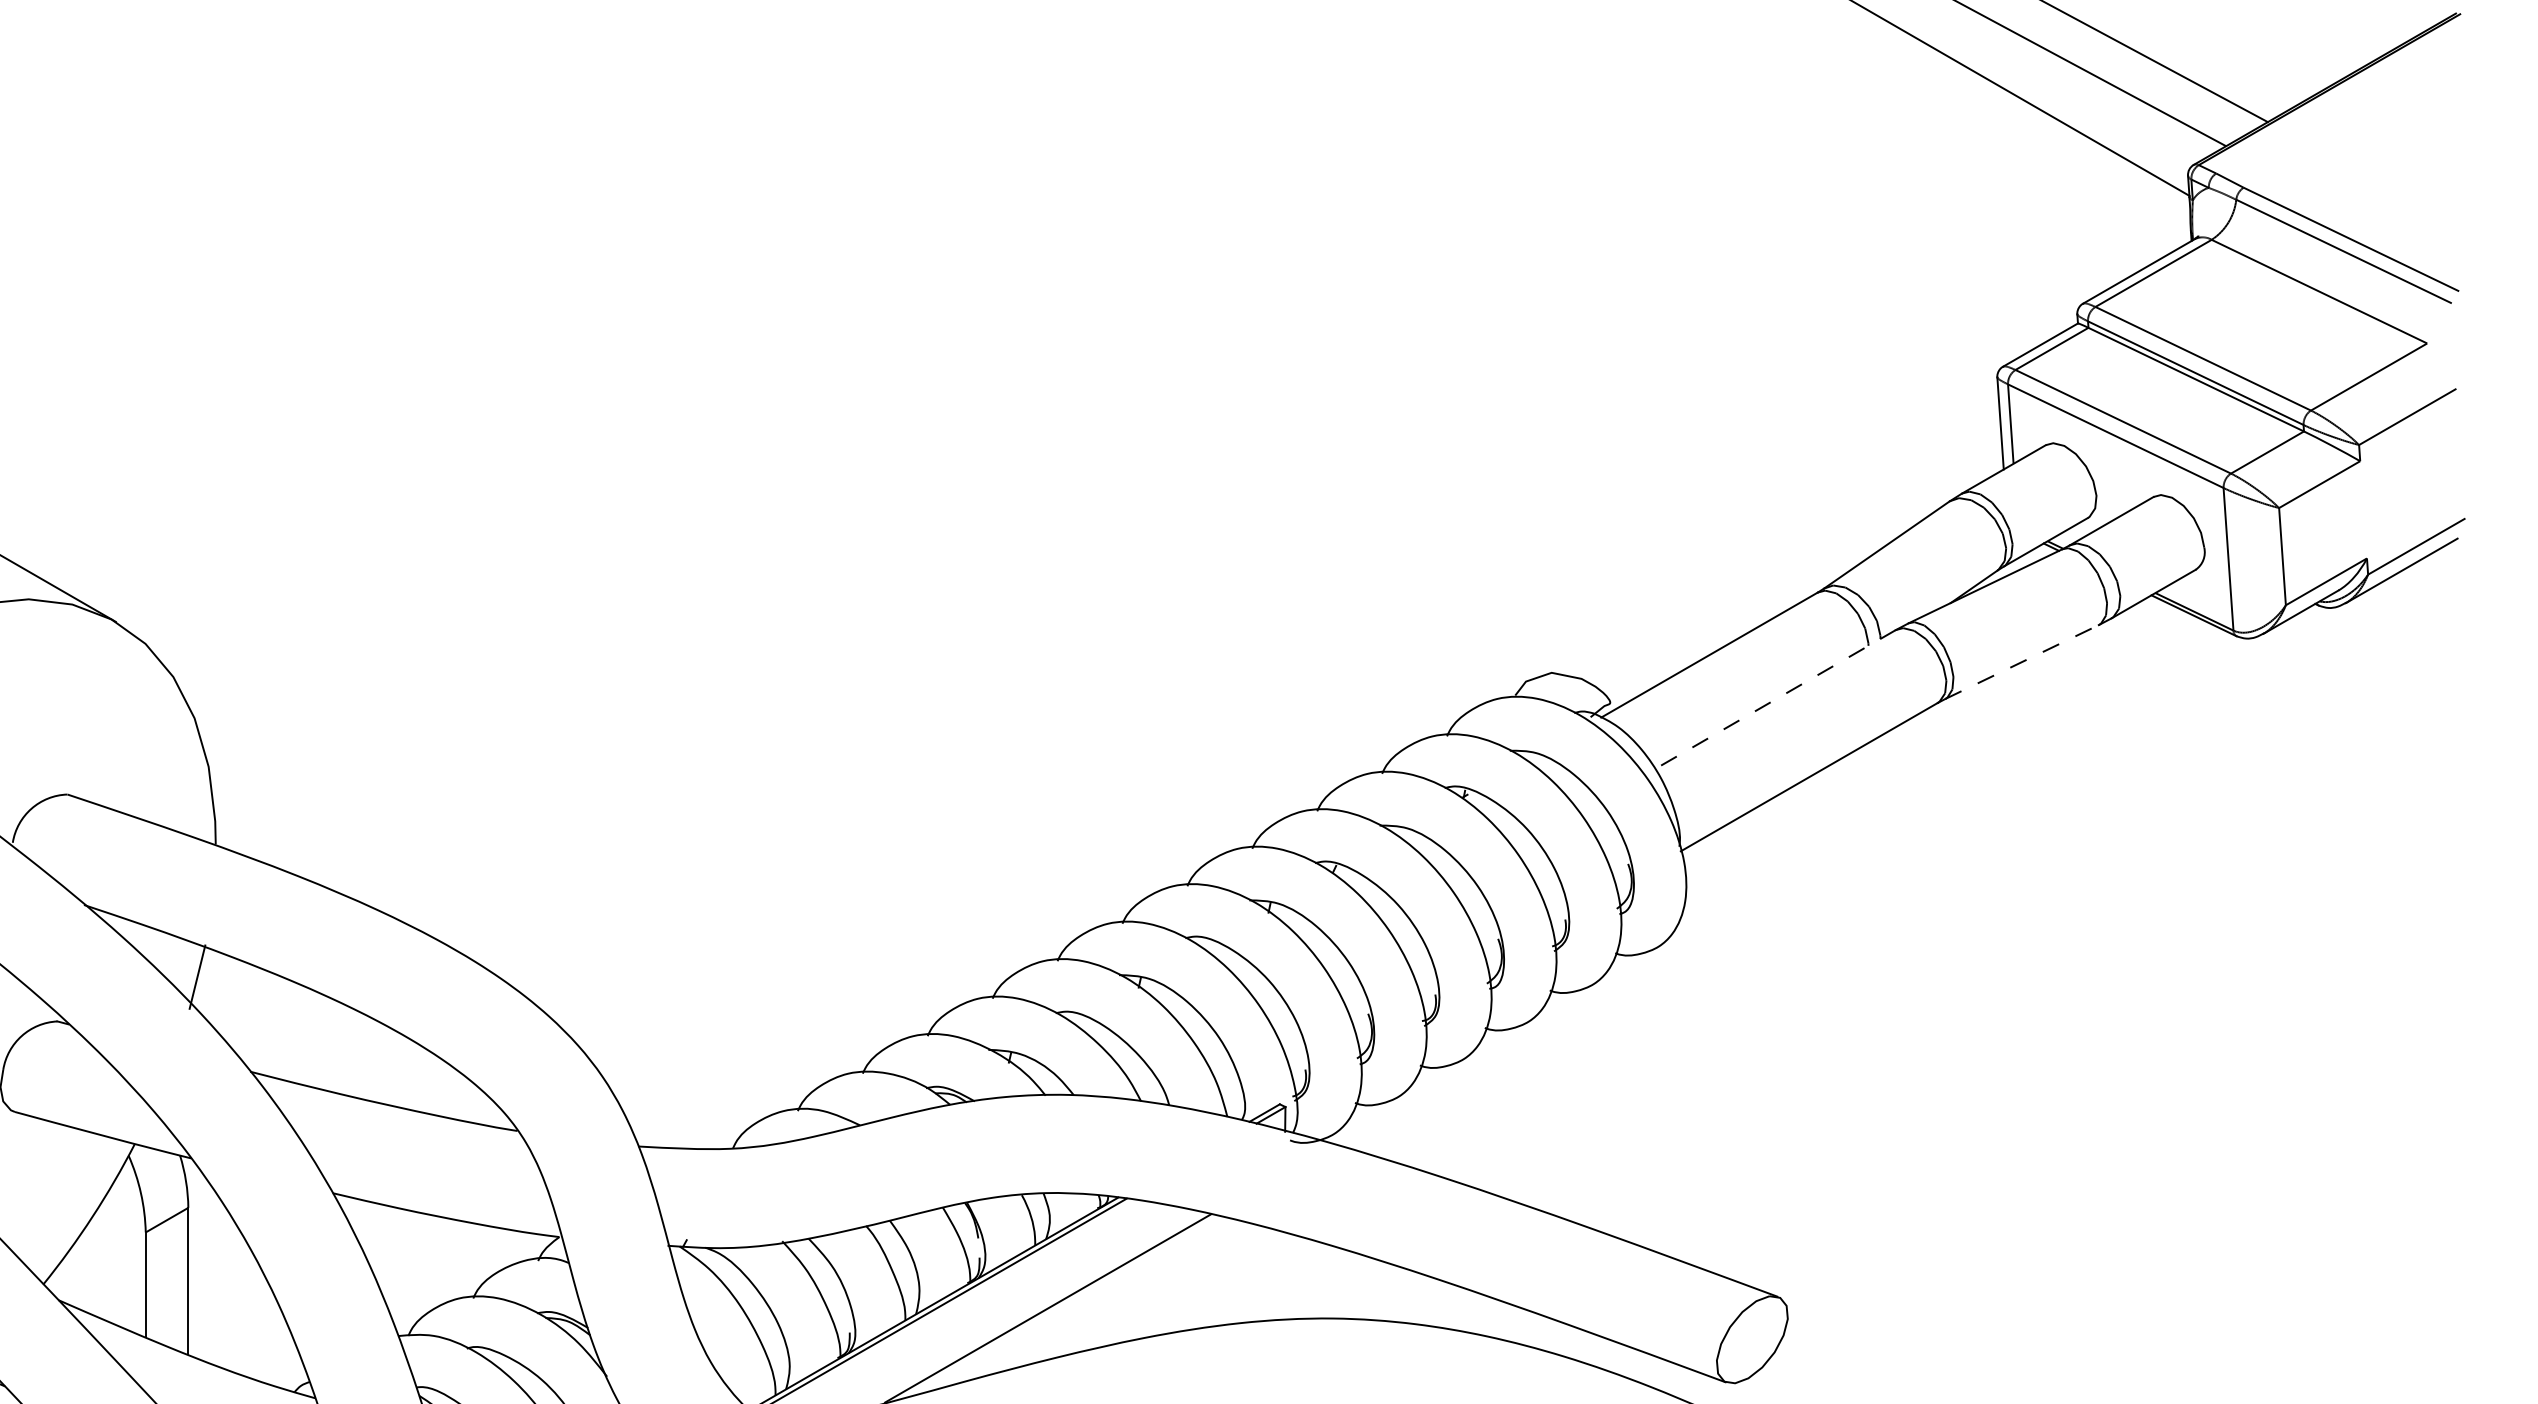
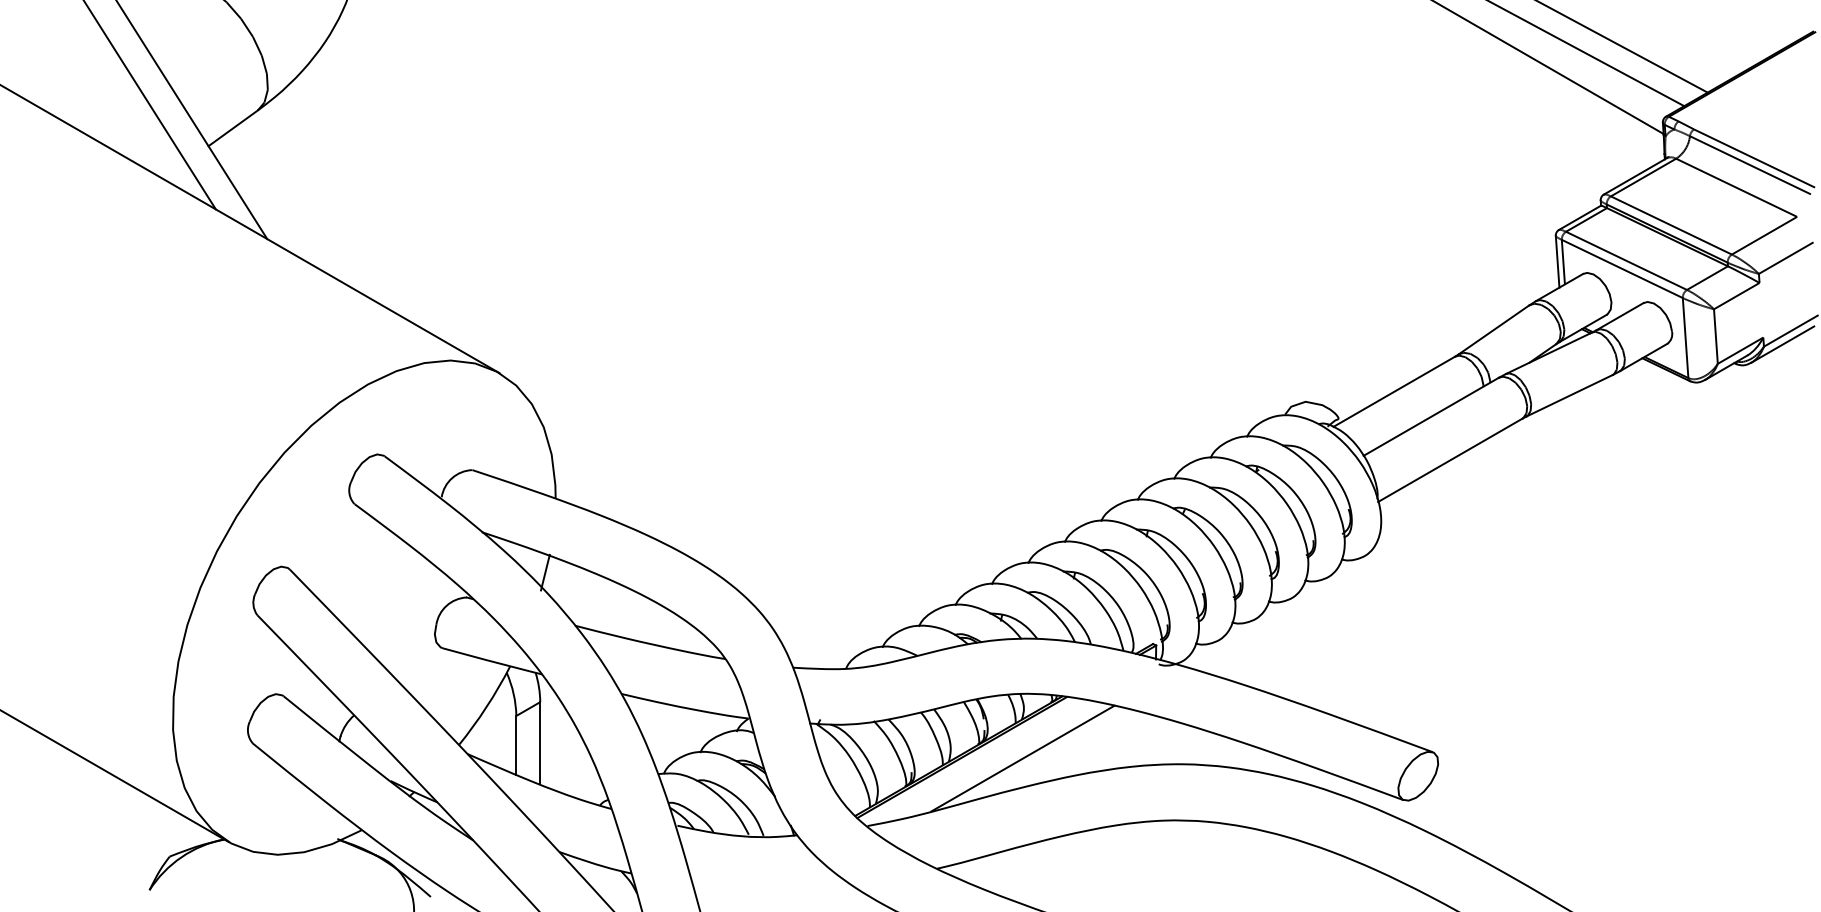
line: (2021, 661) -> (1569, 395), dashed -> solid
line: (1774, 700) -> (1430, 417), dashed -> solid

